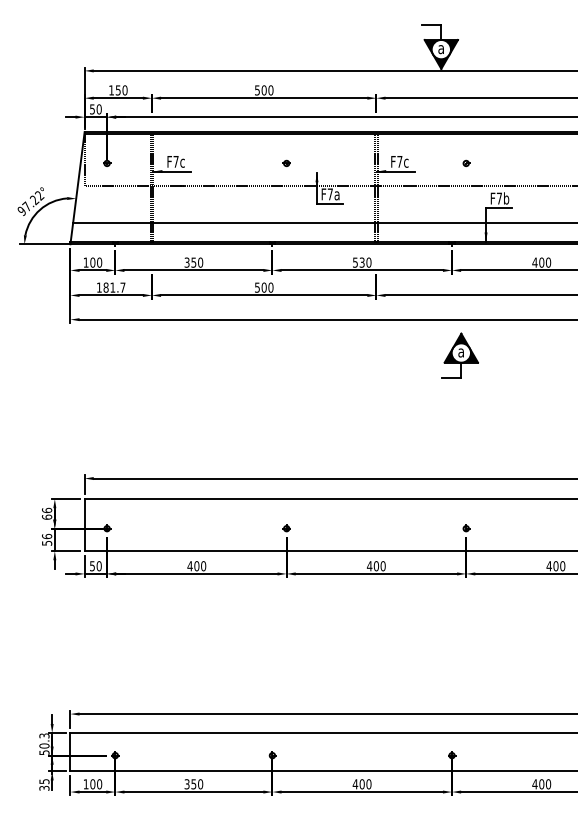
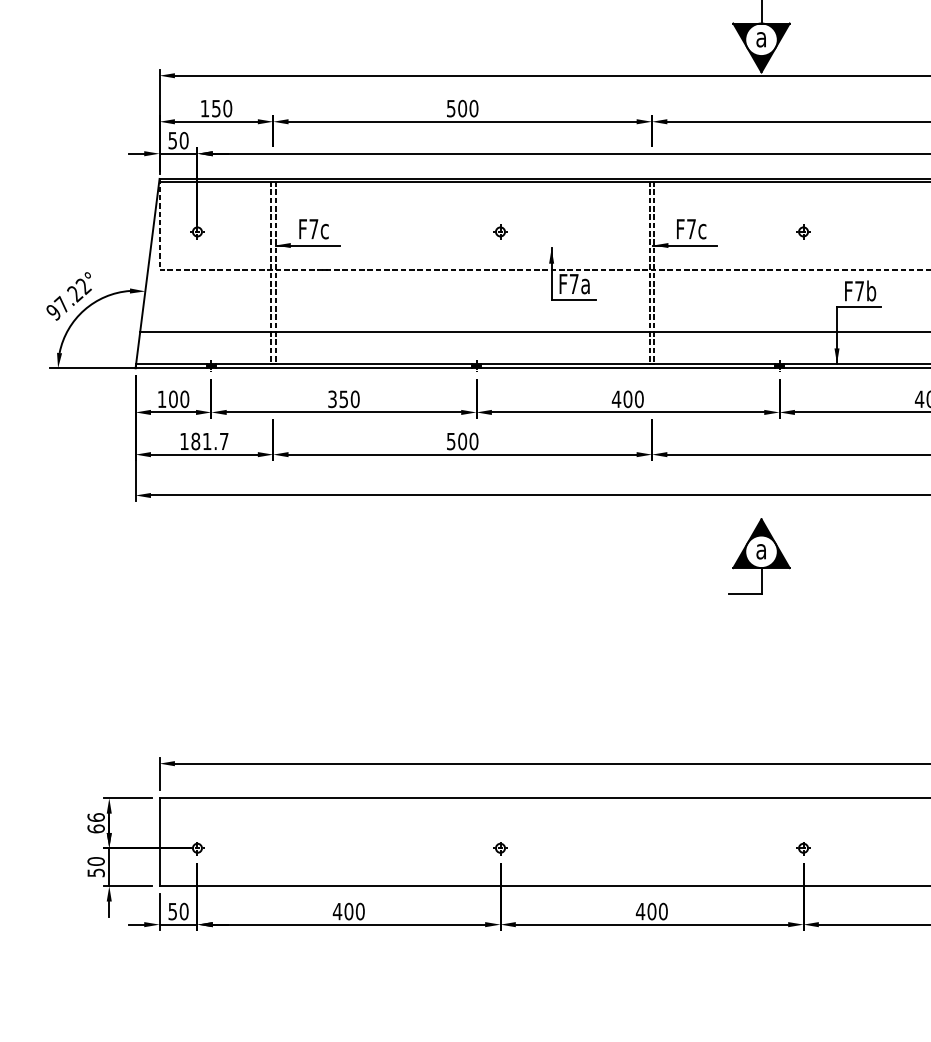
text: (358, 262) -> (621, 399), 530 -> 400
part: (459, 355) -> (758, 555), moved
text: (46, 536) -> (95, 861), 56 -> 50

